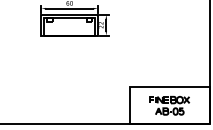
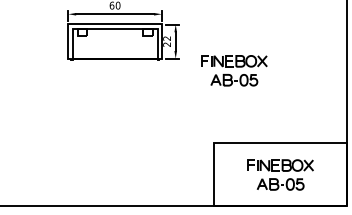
part: (141, 42) -> (233, 70), added

